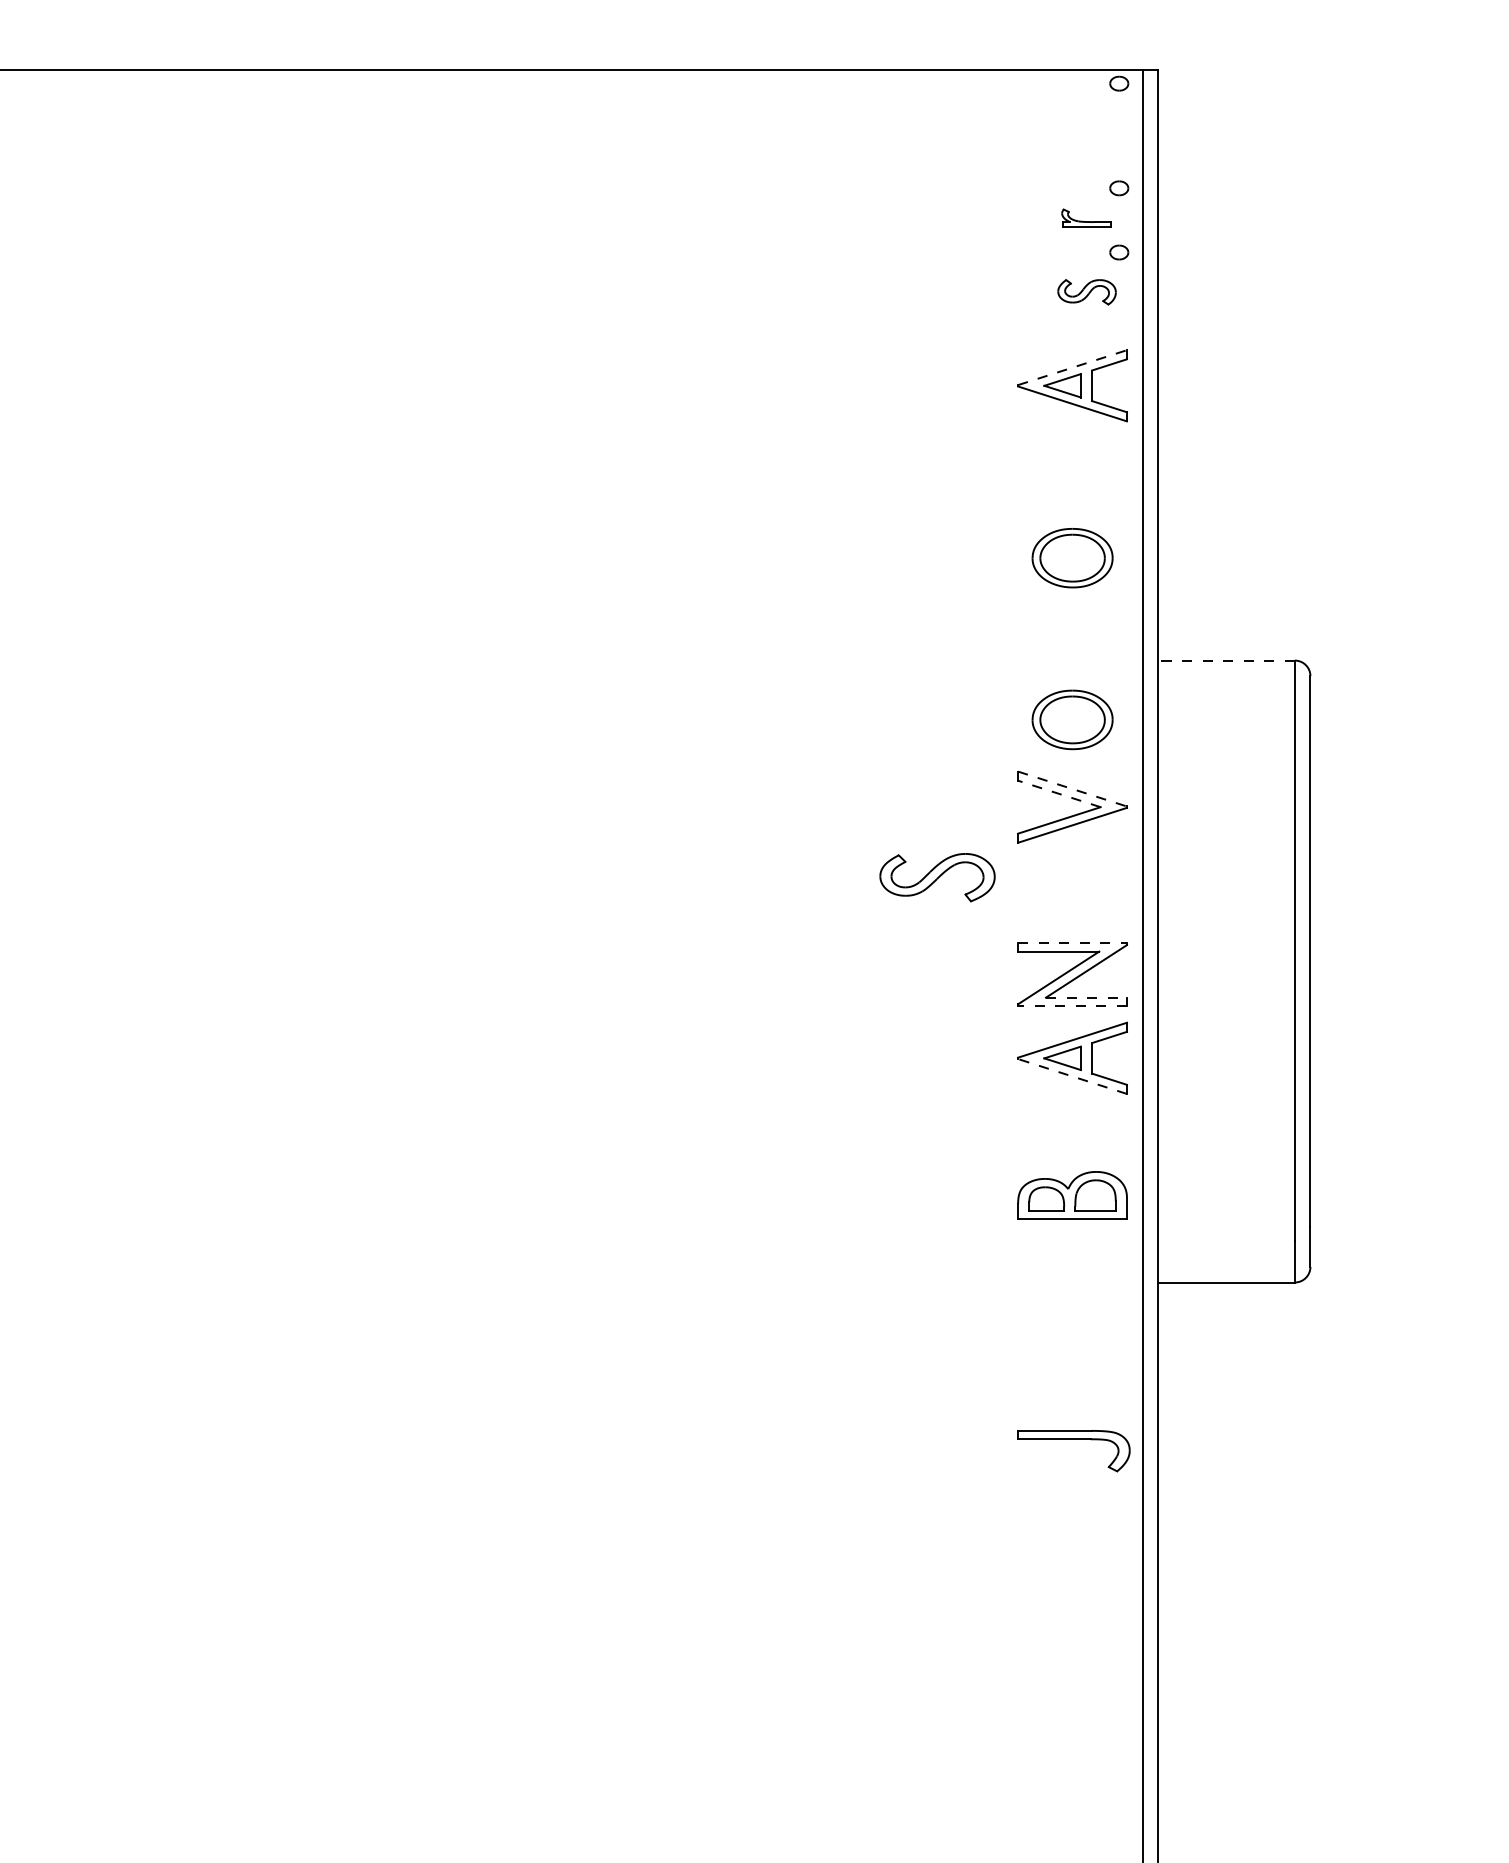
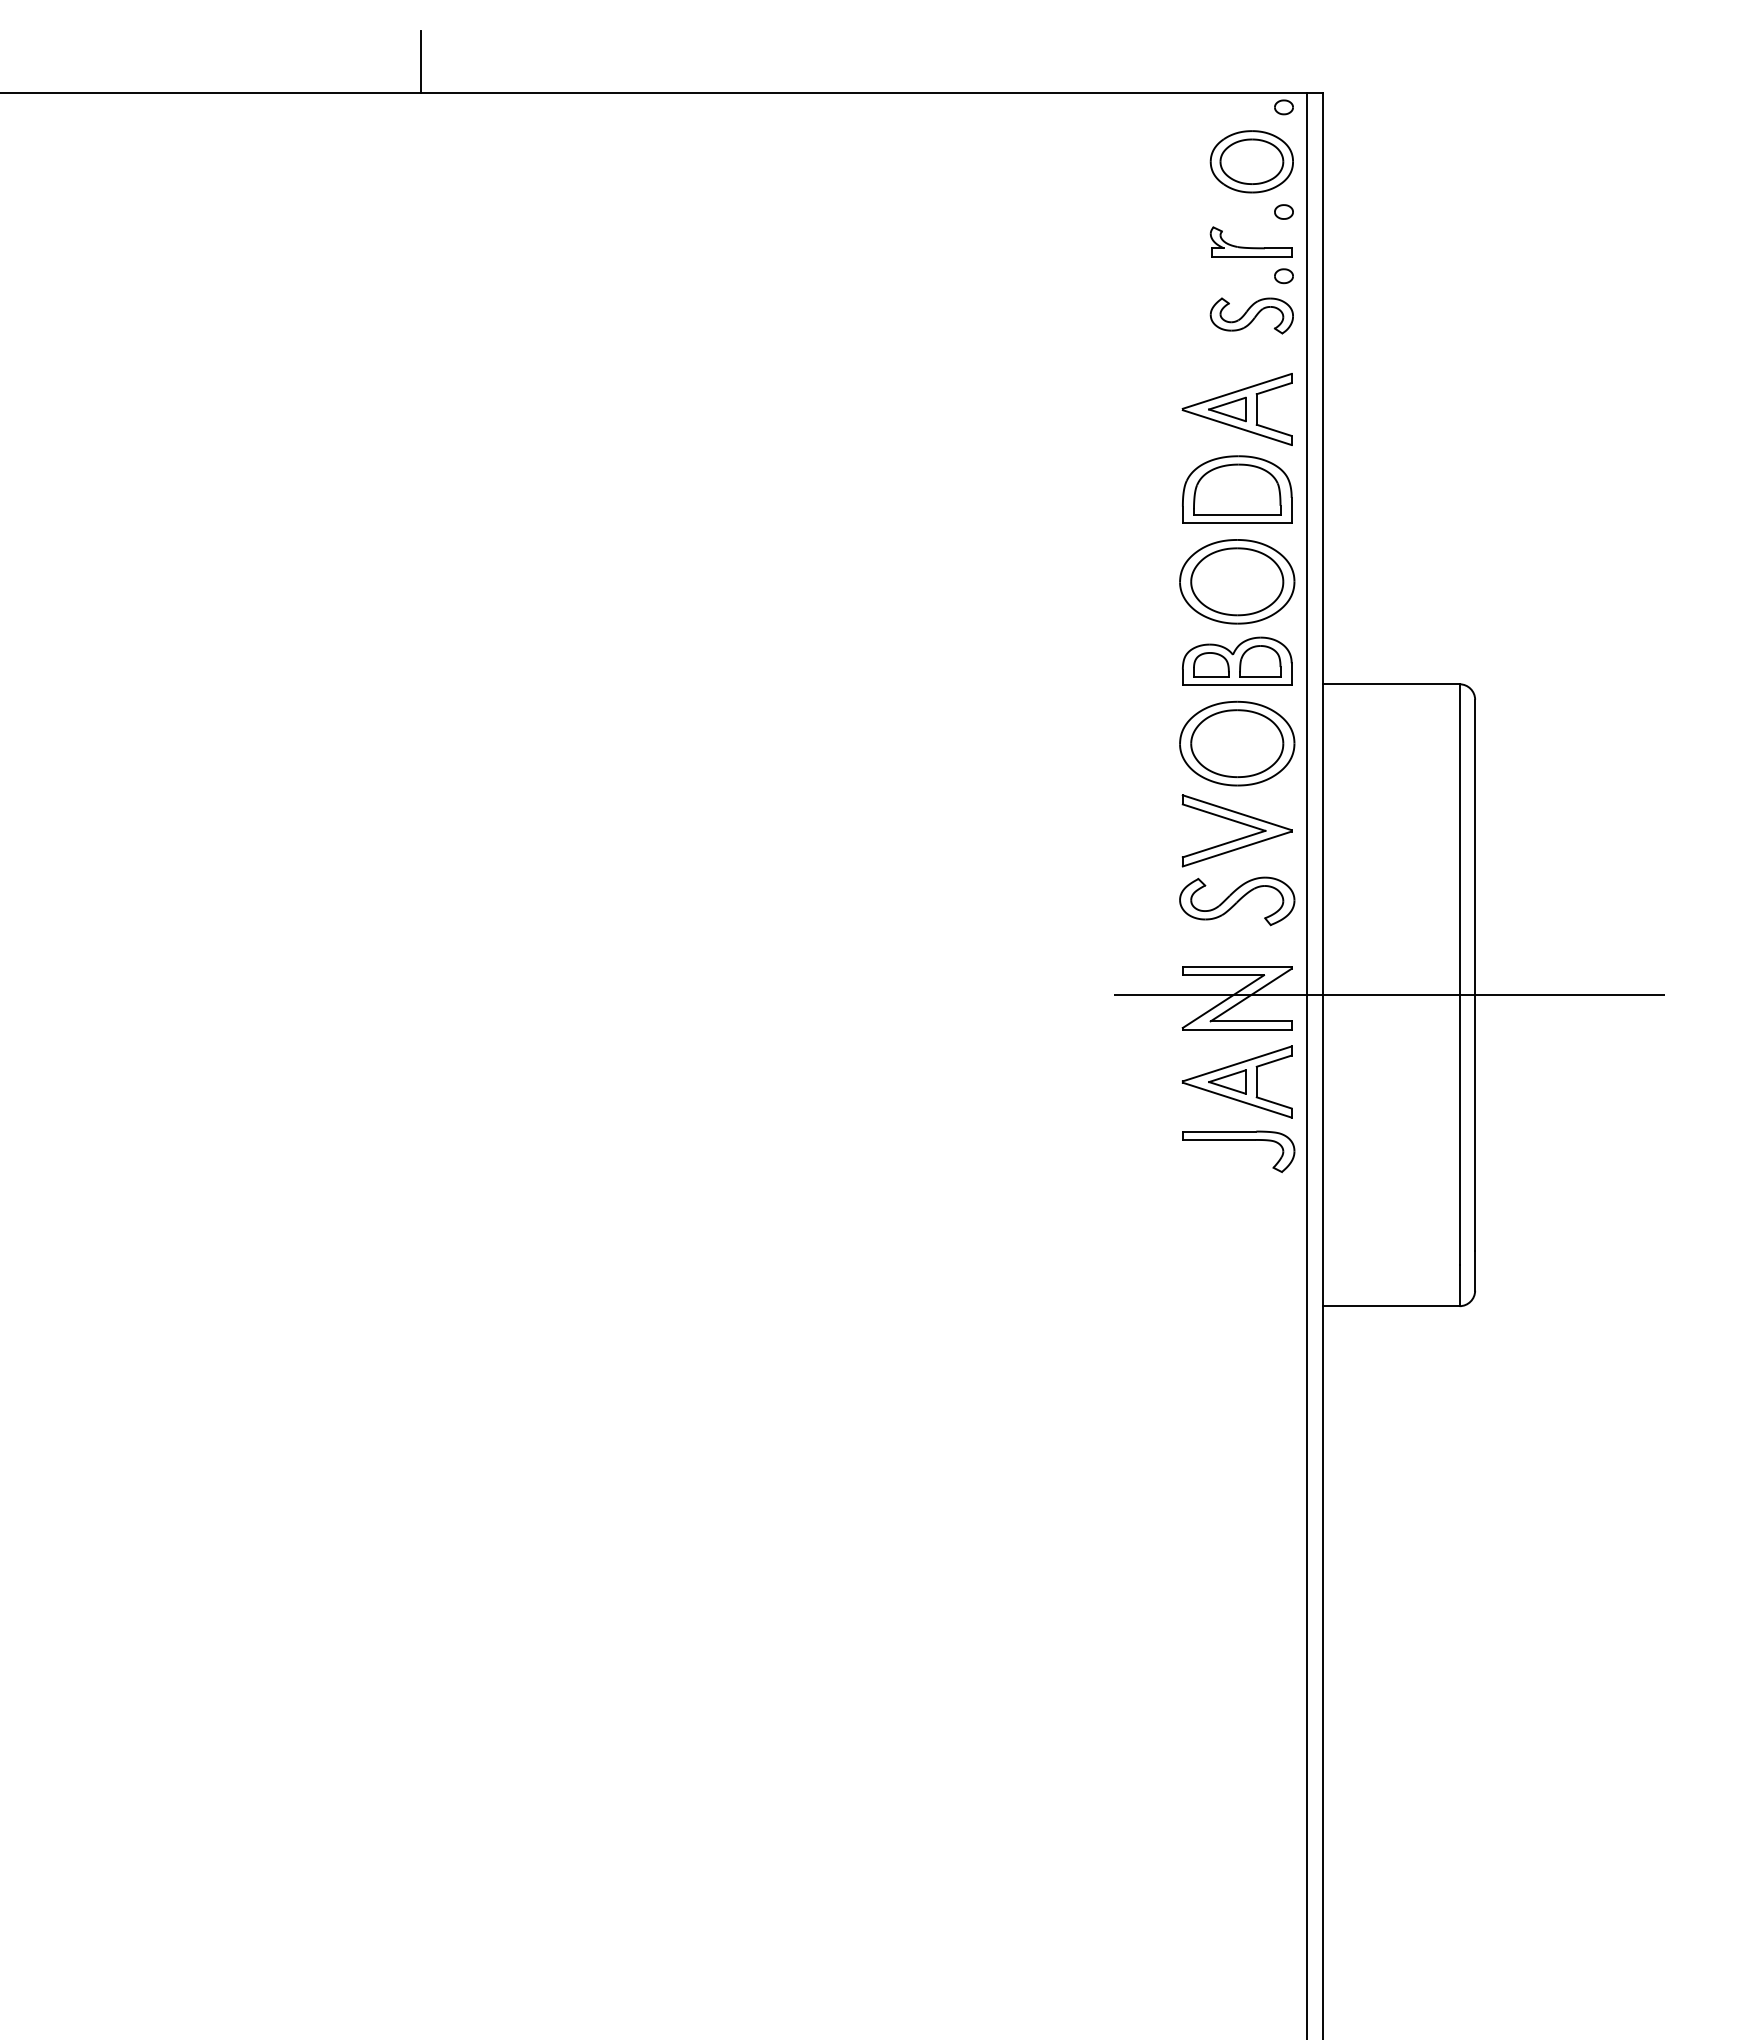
line: (255, 38) -> (420, 62), added
part: (1086, 137) -> (1251, 161), added
part: (1085, 217) -> (1250, 241), size x1.67
part: (1086, 291) -> (1251, 315), size x1.43
line: (1072, 367) -> (1237, 391), dashed -> solid
part: (1072, 465) -> (1237, 489), added
part: (1072, 557) -> (1237, 581), size x1.43
line: (1225, 660) -> (1390, 684), dashed -> solid
part: (1072, 719) -> (1237, 743), size x1.43
line: (1072, 788) -> (1237, 812), dashed -> solid
line: (1058, 793) -> (1223, 817), dashed -> solid
part: (937, 877) -> (1237, 901), moved
line: (1072, 942) -> (1237, 966), dashed -> solid
line: (1224, 971) -> (1389, 995), added
line: (1086, 997) -> (1251, 1021), dashed -> solid
line: (1071, 1005) -> (1236, 1029), dashed -> solid
line: (1071, 1076) -> (1236, 1100), dashed -> solid
part: (1072, 1194) -> (1237, 660), moved
part: (1073, 1439) -> (1238, 1140), moved

